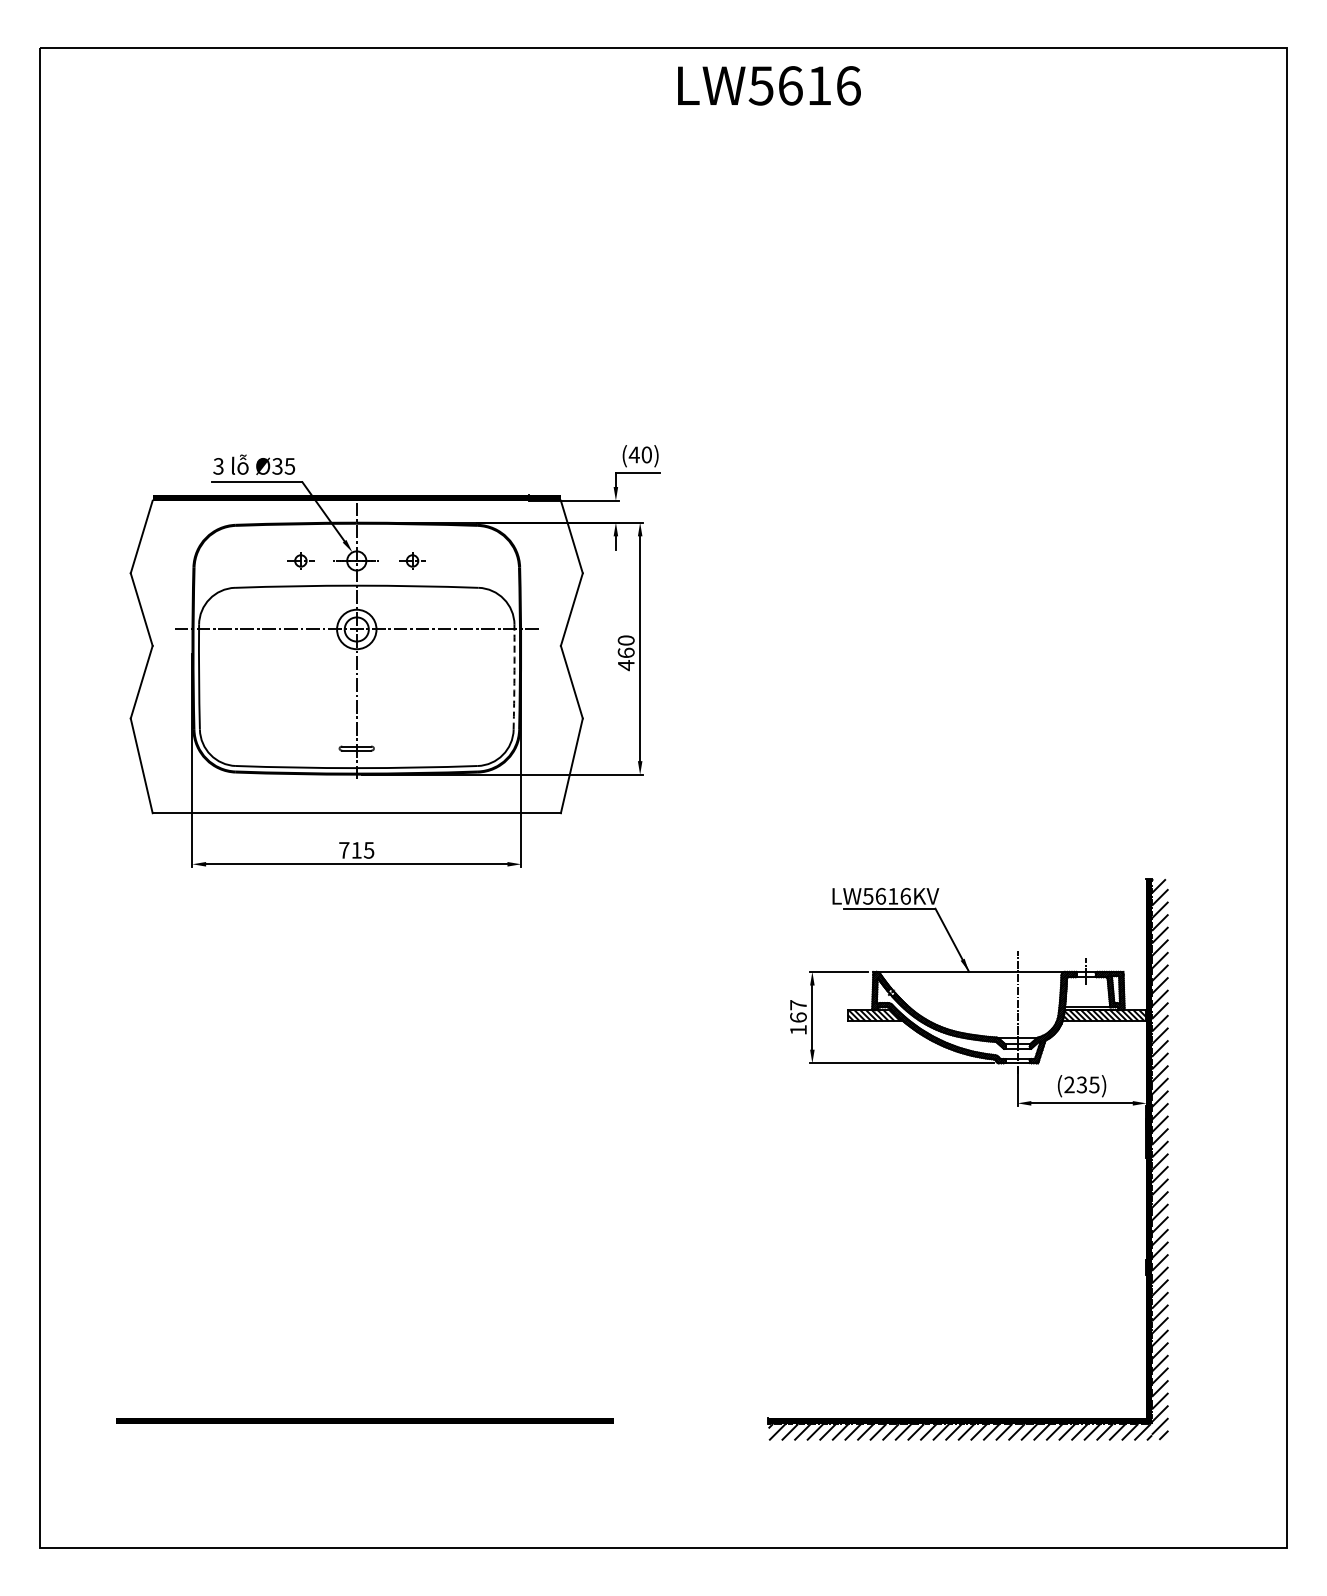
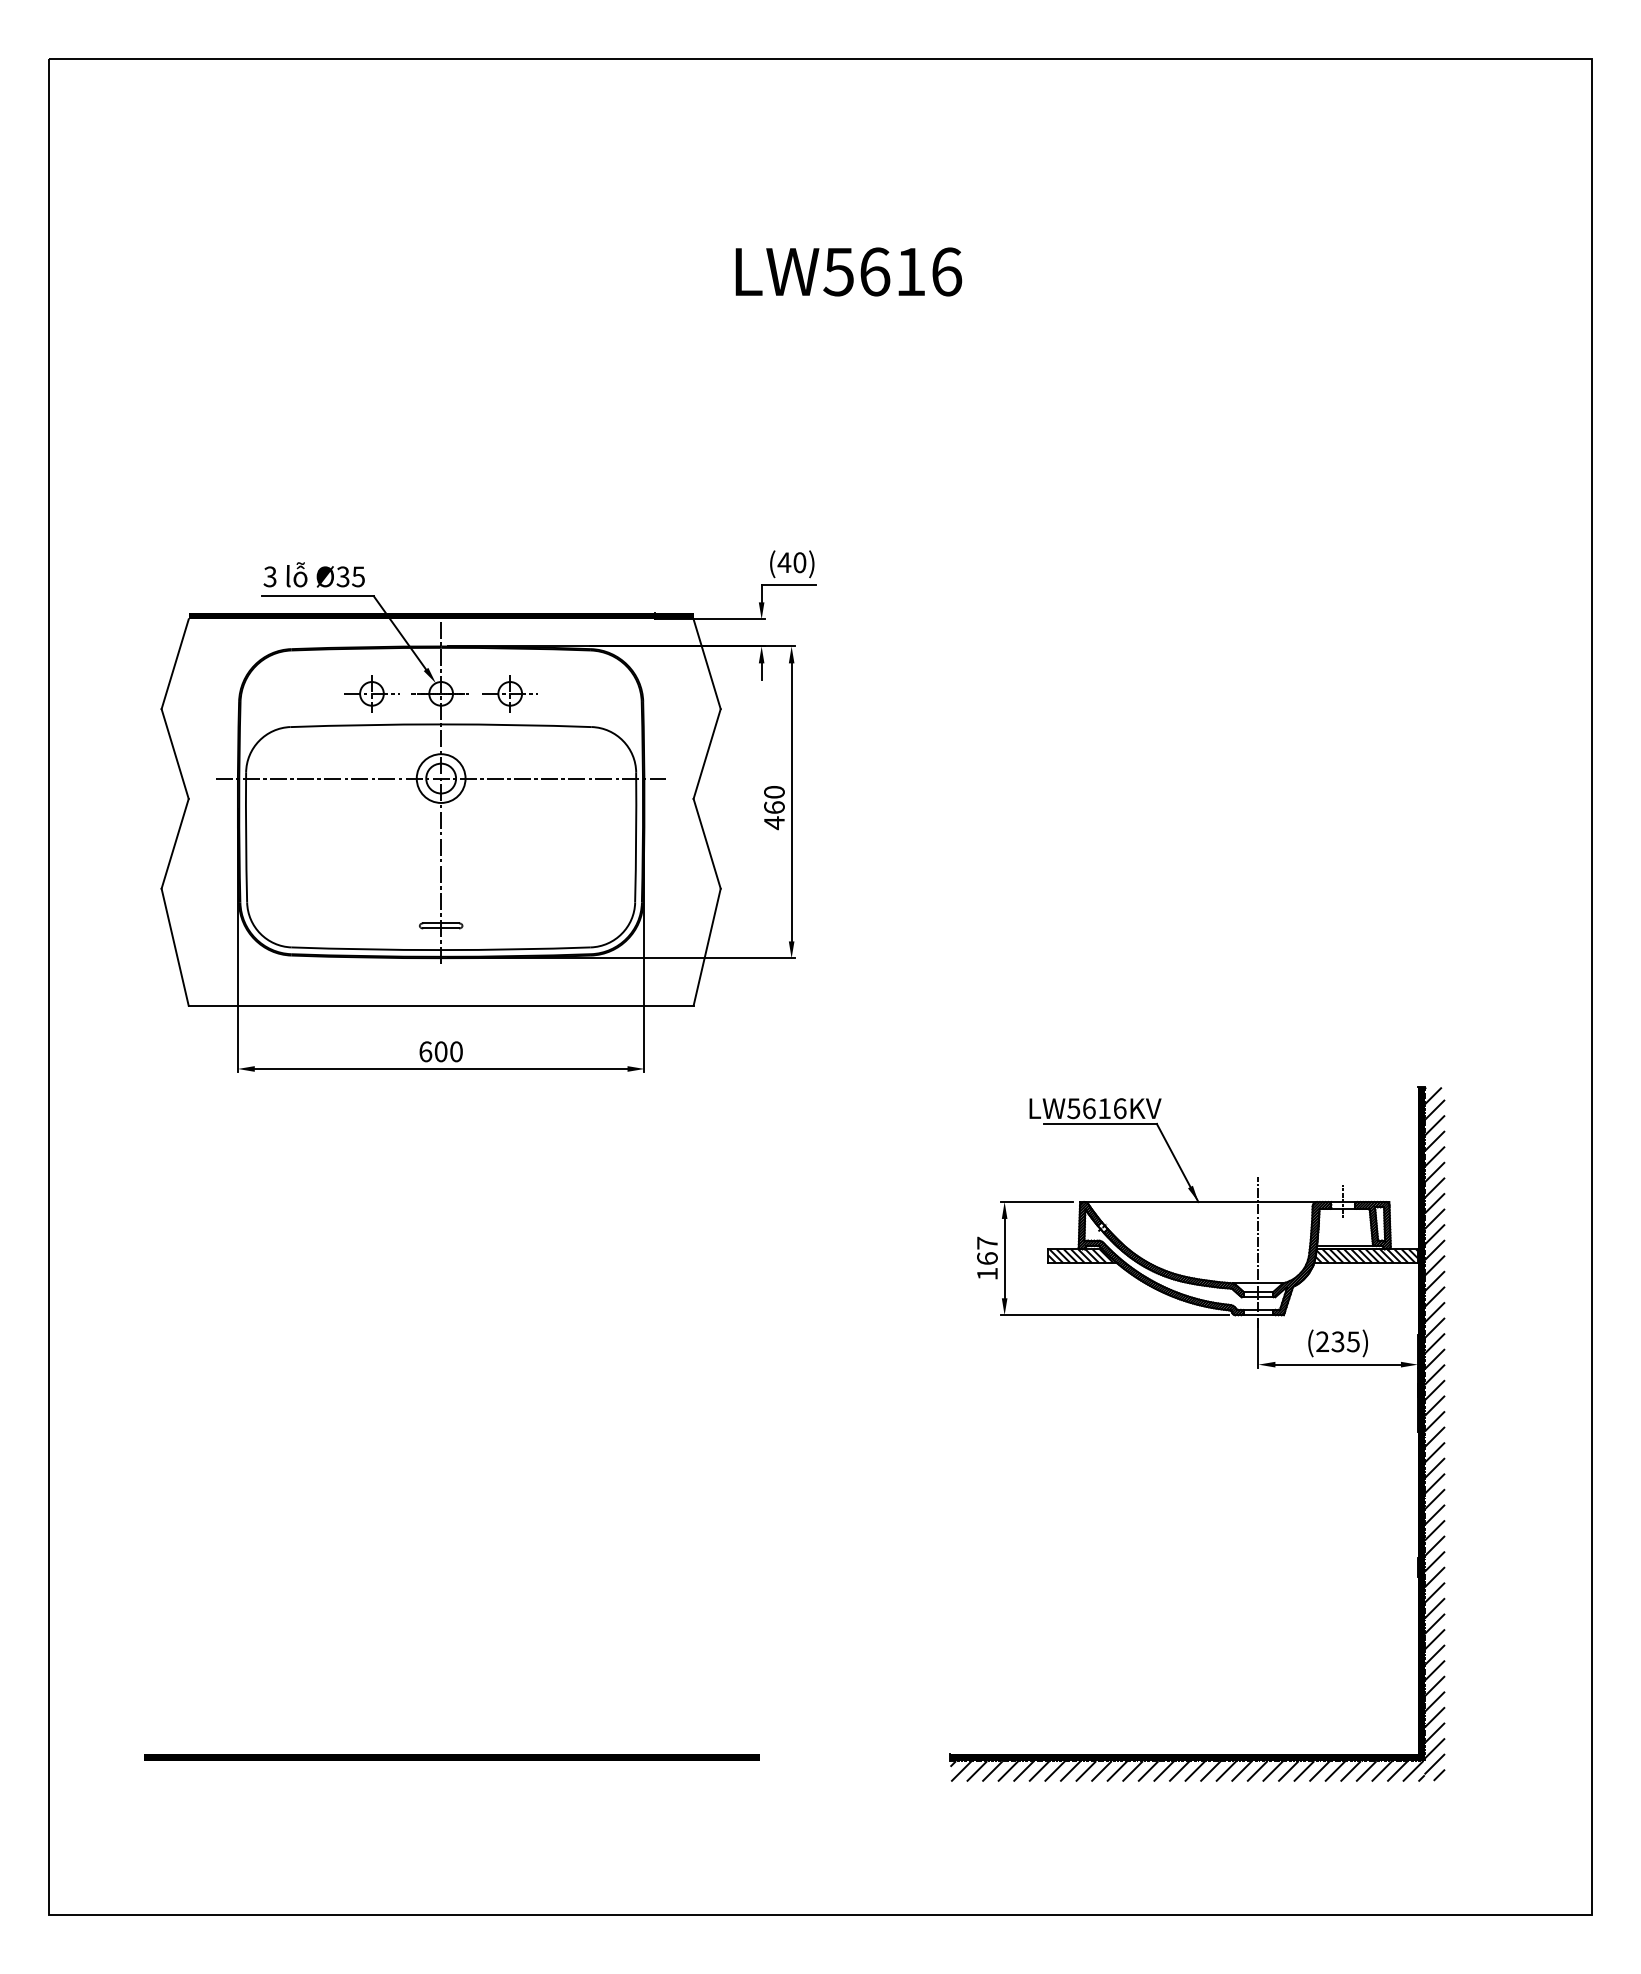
text: (769, 85) -> (848, 271), moved
part: (300, 560) -> (371, 693), size x1.67
part: (412, 560) -> (510, 693), size x1.67
arc: (514, 677) -> (636, 837), dashed -> solid
text: (356, 850) -> (440, 1051), 715 -> 600

